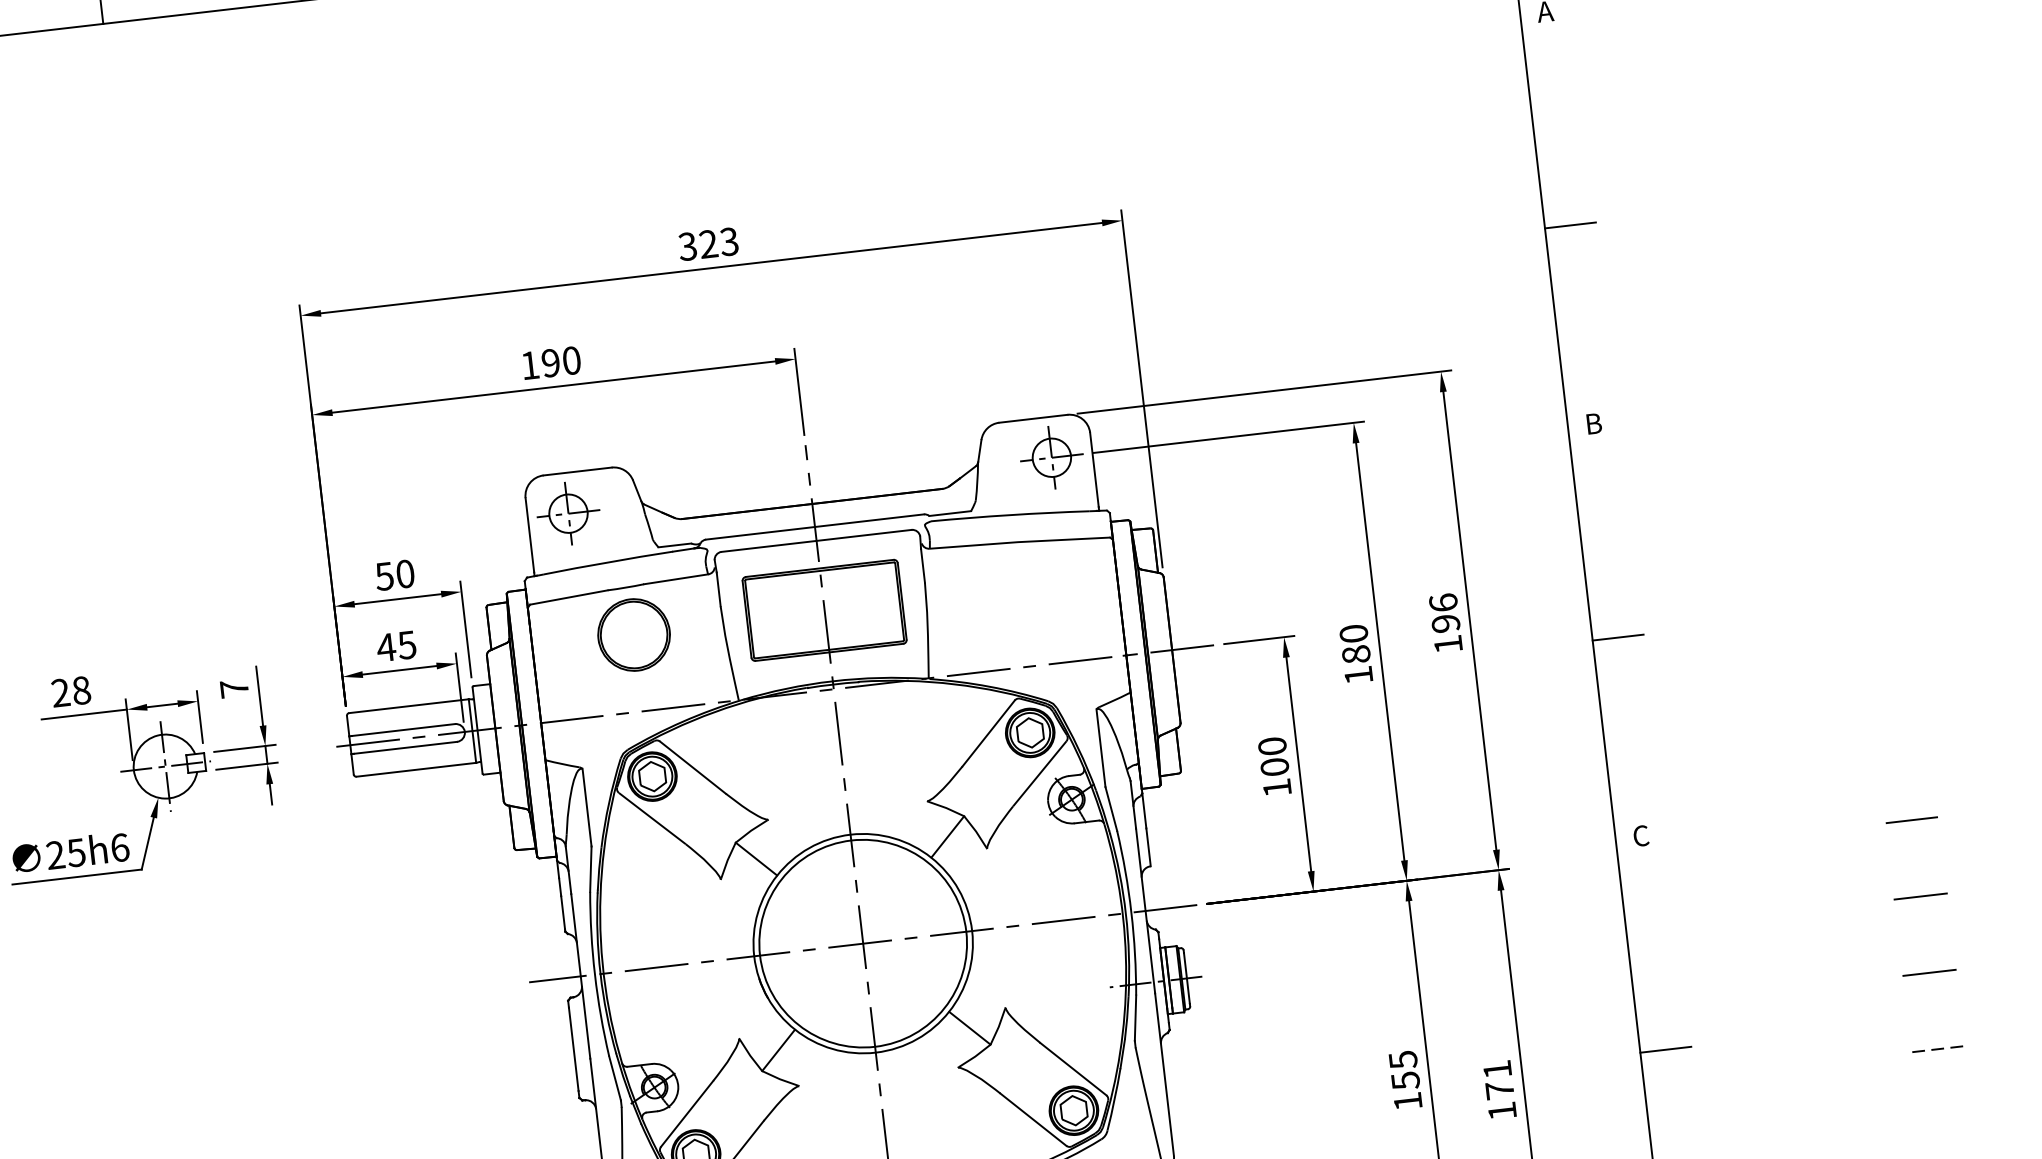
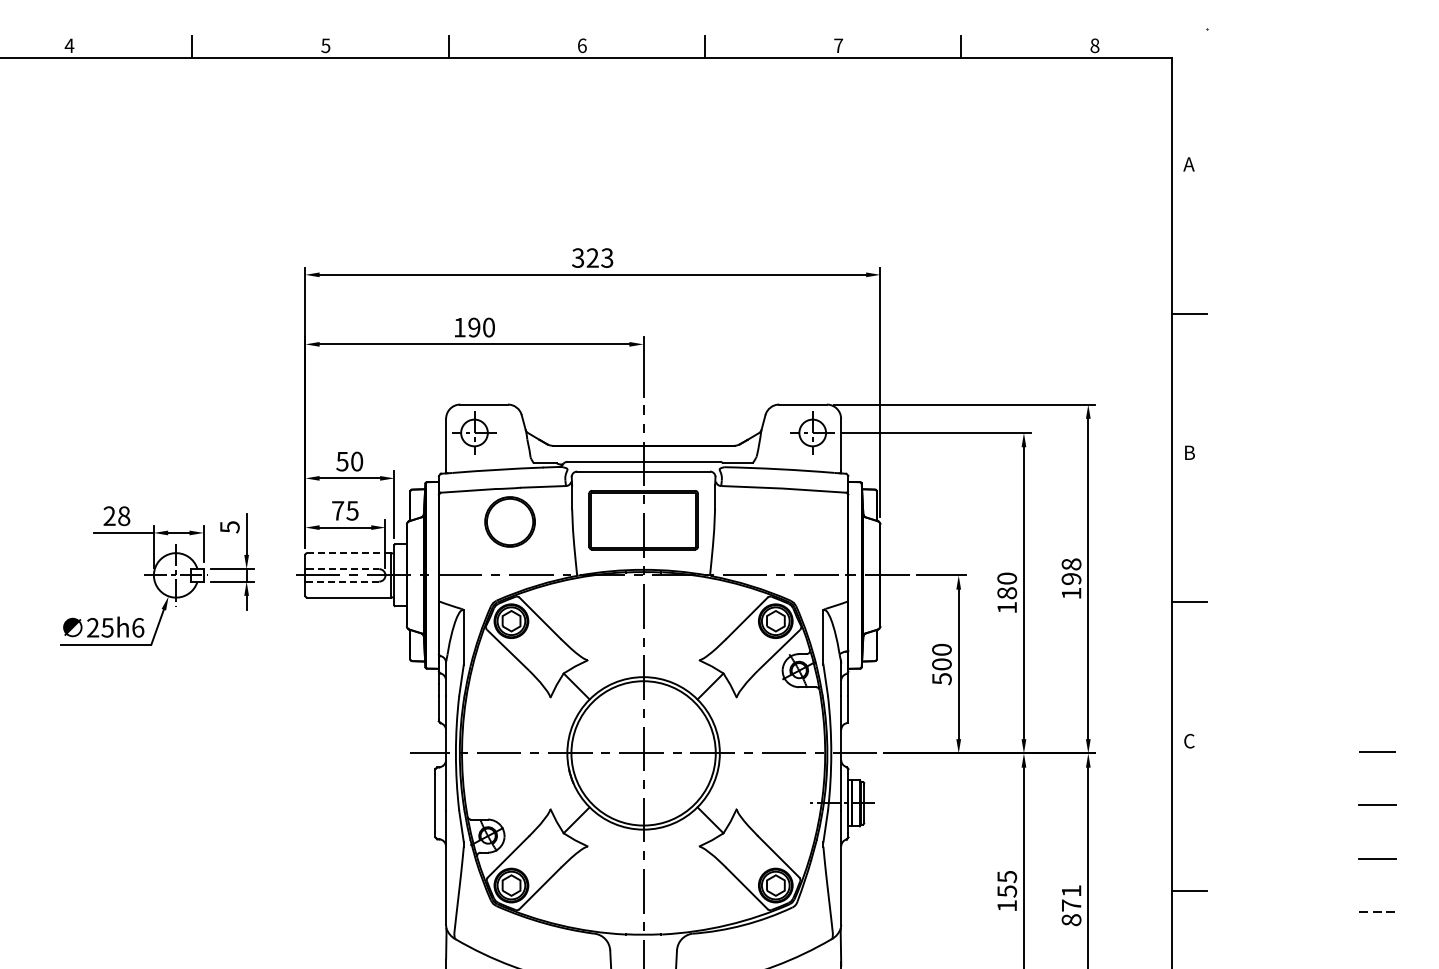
text: (1443, 602) -> (1071, 564), 196 -> 198
text: (385, 647) -> (337, 510), 45 -> 75
text: (233, 689) -> (229, 527), 7 -> 5
line: (409, 706) -> (349, 553), solid -> dashed
line: (403, 730) -> (343, 569), solid -> dashed
line: (404, 747) -> (342, 581), solid -> dashed
text: (1276, 788) -> (941, 679), 100 -> 500
text: (1502, 1111) -> (1071, 920), 171 -> 871

